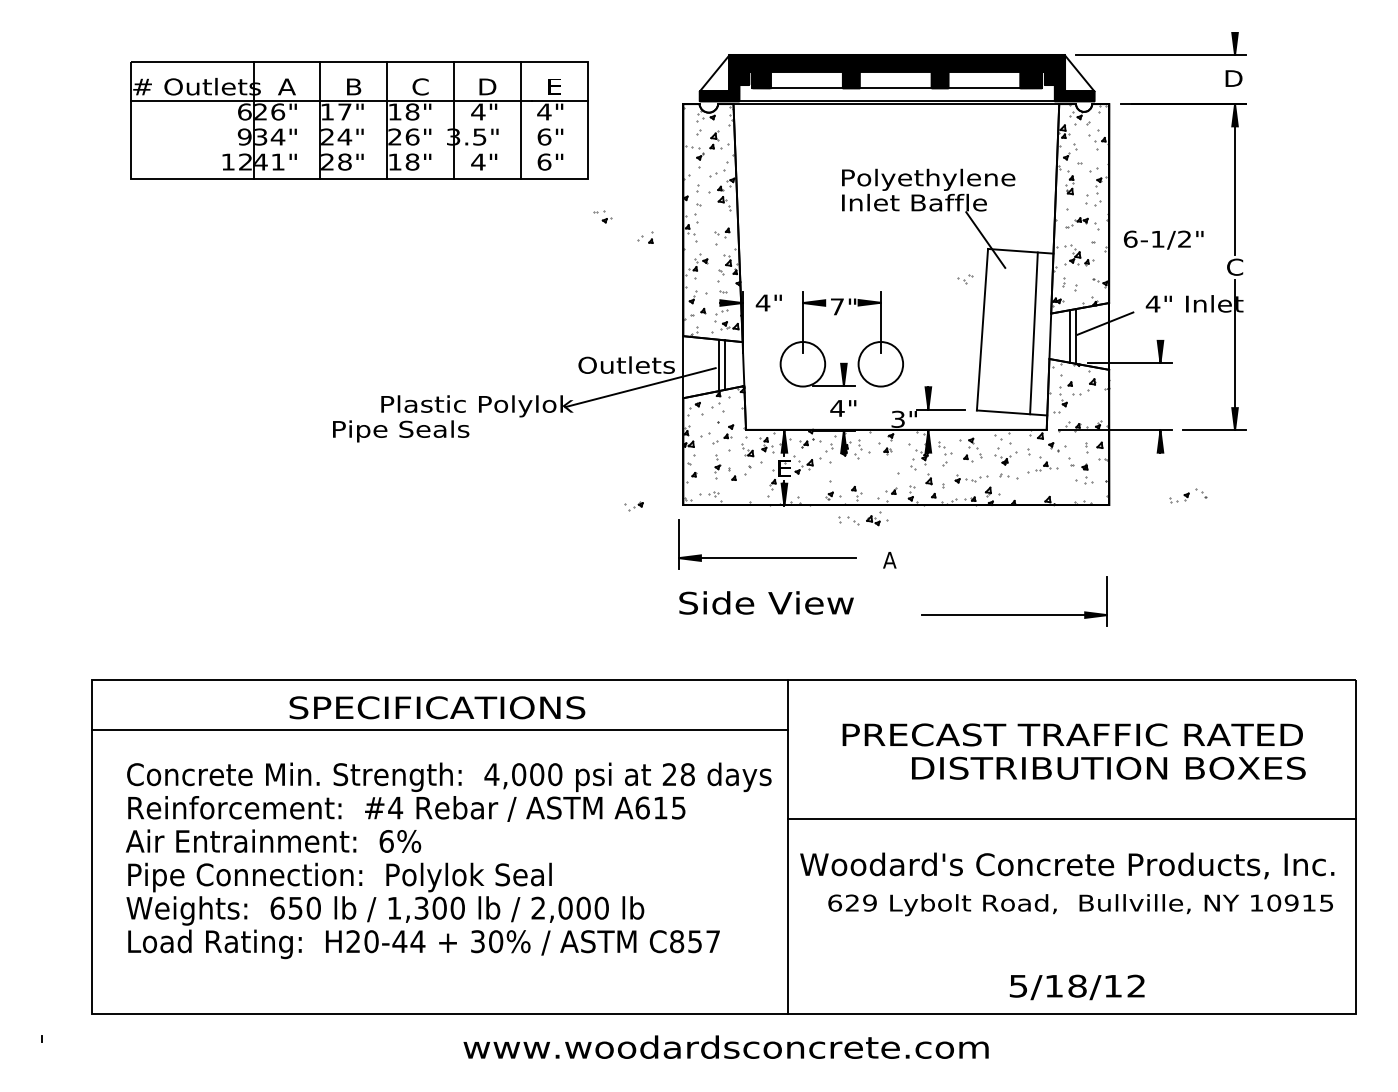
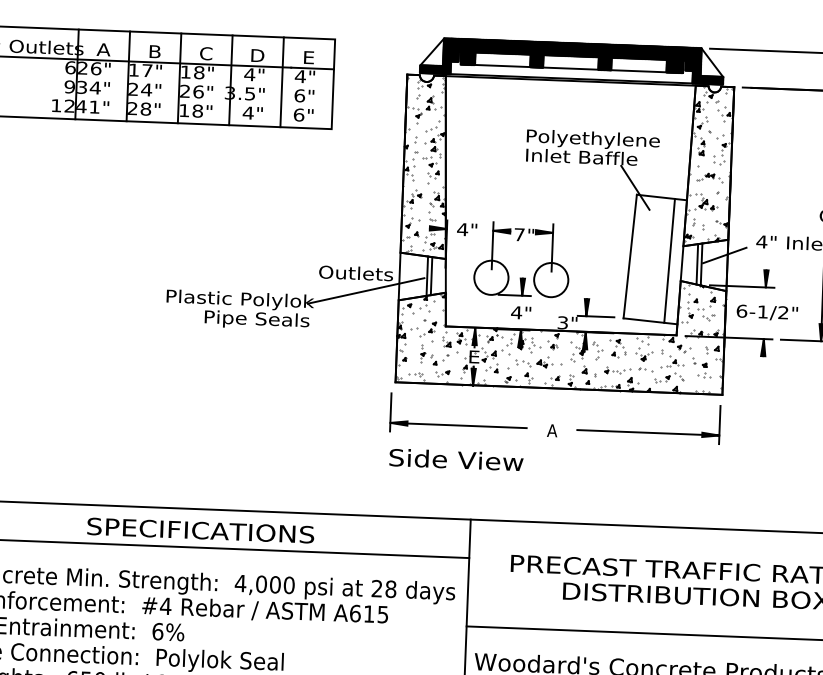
part: (602, 216) -> (429, 161), moved
part: (645, 237) -> (492, 367), moved
text: (1163, 239) -> (767, 312), moved
part: (965, 279) -> (708, 317), moved
text: (401, 431) -> (257, 320), moved
part: (1188, 495) -> (669, 377), moved
part: (633, 506) -> (442, 373), moved
part: (863, 518) -> (534, 361), moved
part: (1014, 614) -> (648, 432), moved

